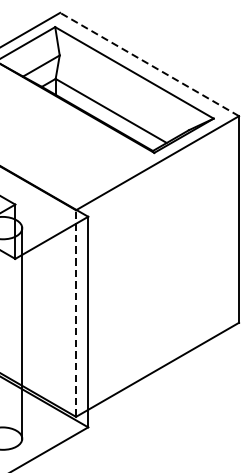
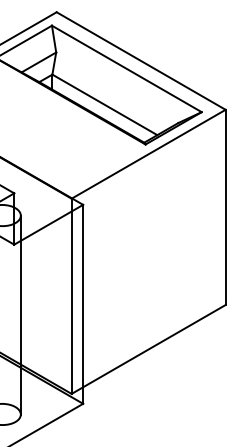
line: (149, 65) -> (141, 61), dashed -> solid
line: (75, 313) -> (71, 296), dashed -> solid

